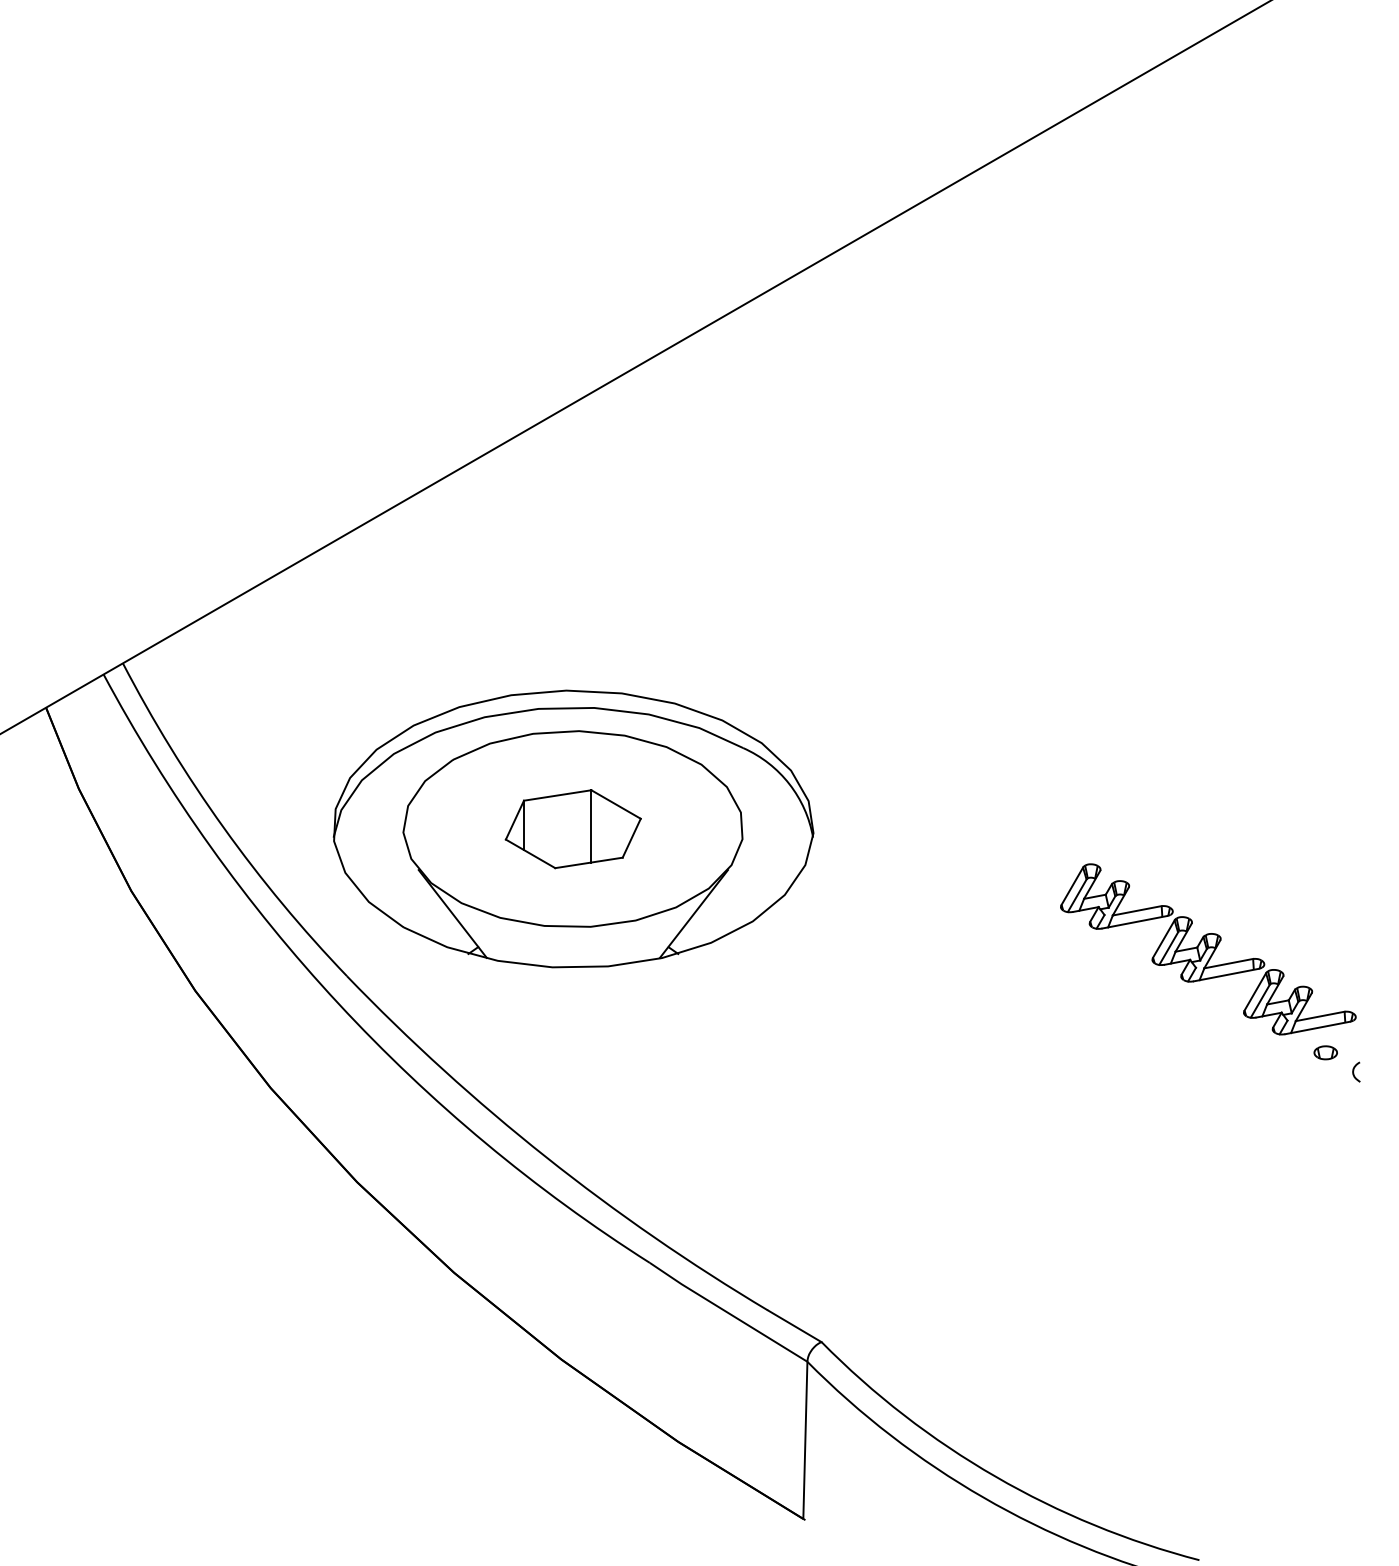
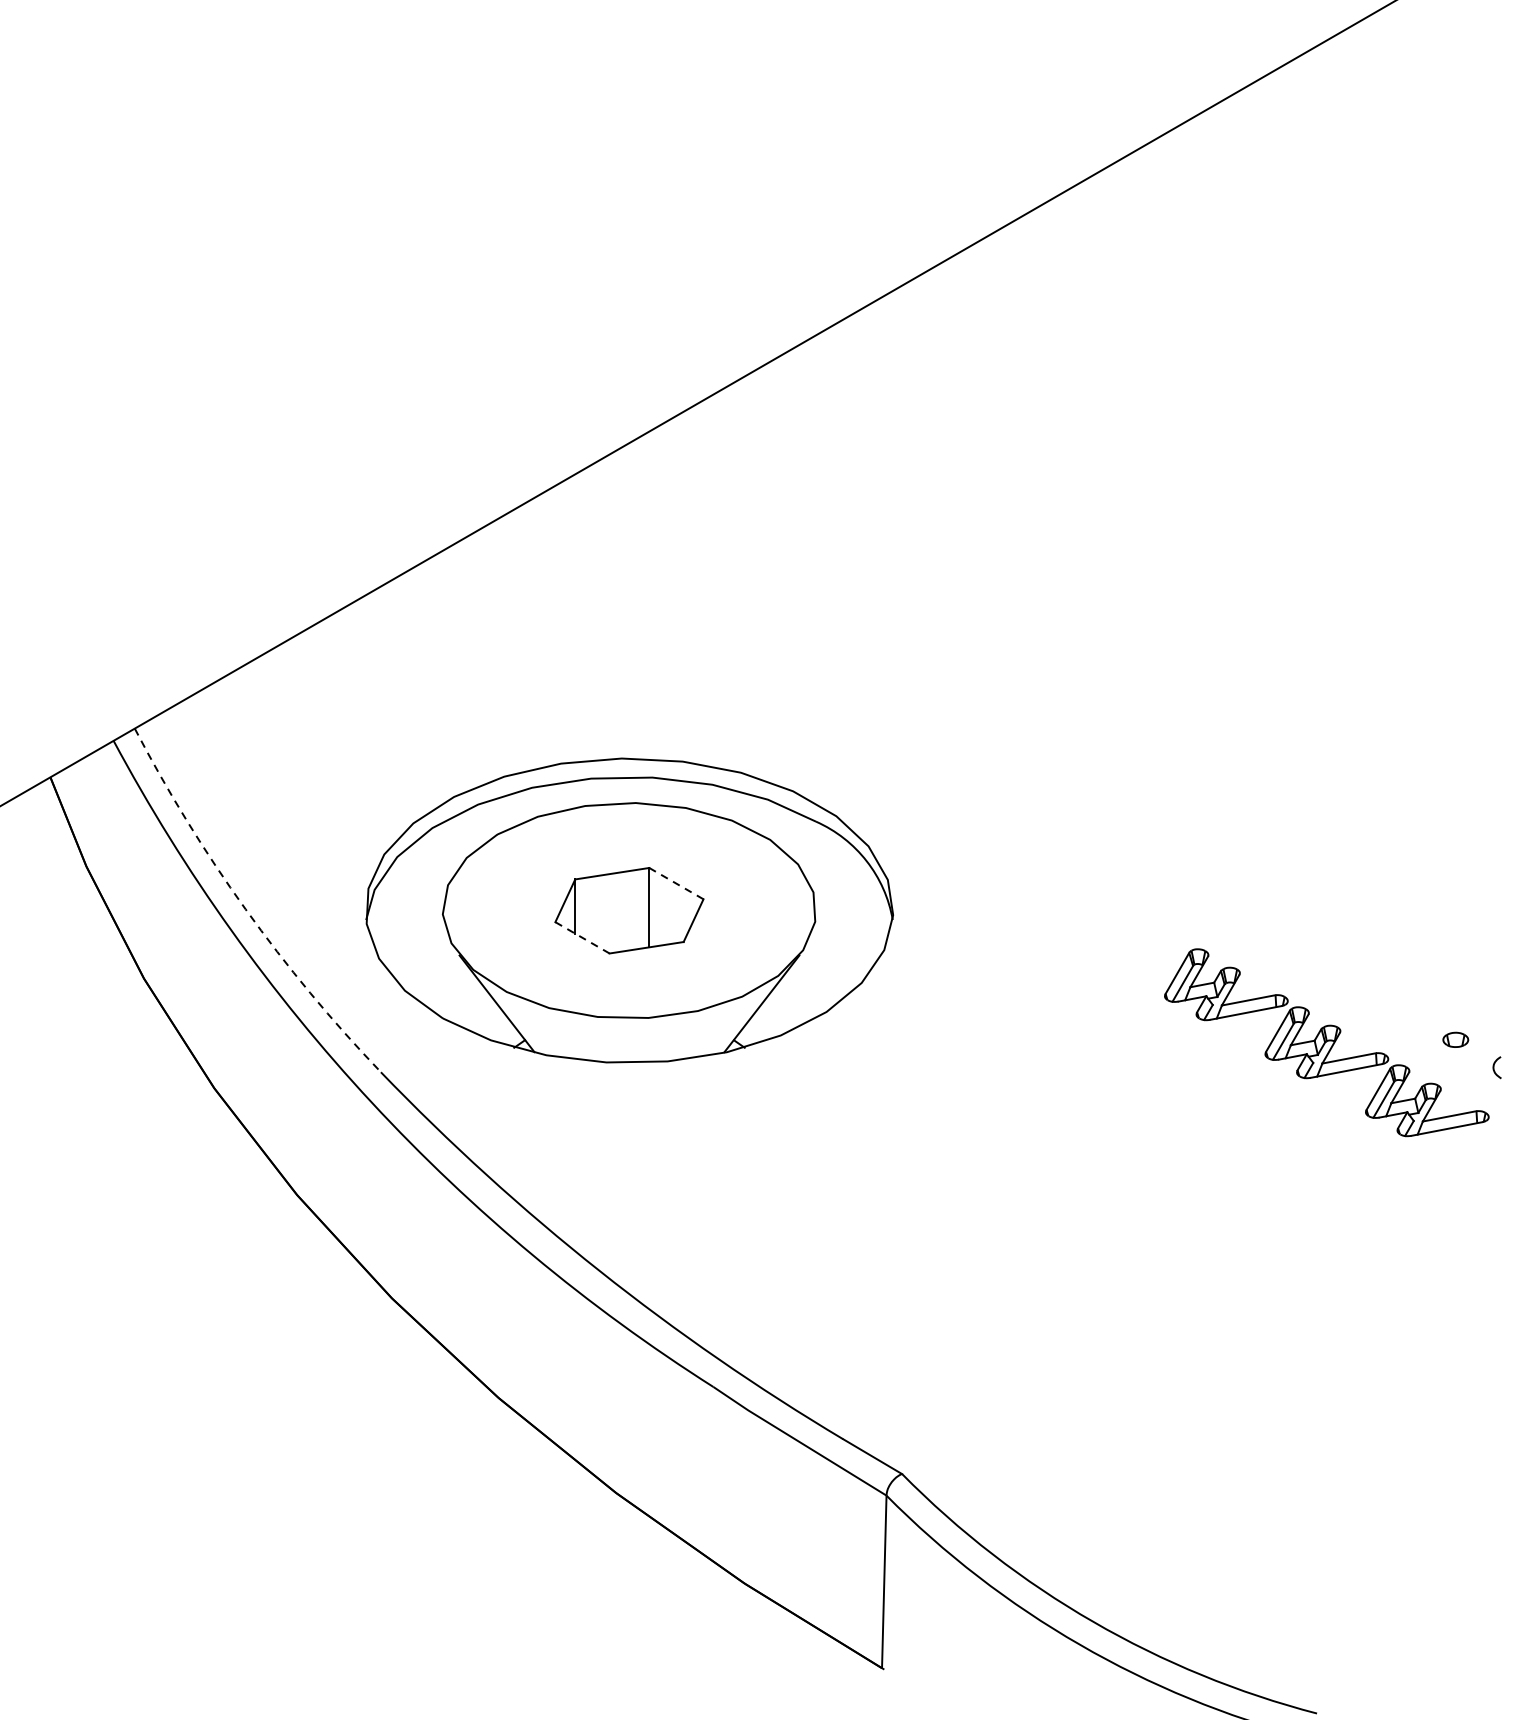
line: (616, 804) -> (676, 883), solid -> dashed
arc: (223, 827) -> (245, 908), solid -> dashed
line: (530, 853) -> (582, 937), solid -> dashed
part: (1325, 1052) -> (1455, 1039), moved
curve: (1354, 1070) -> (1495, 1065), moved

